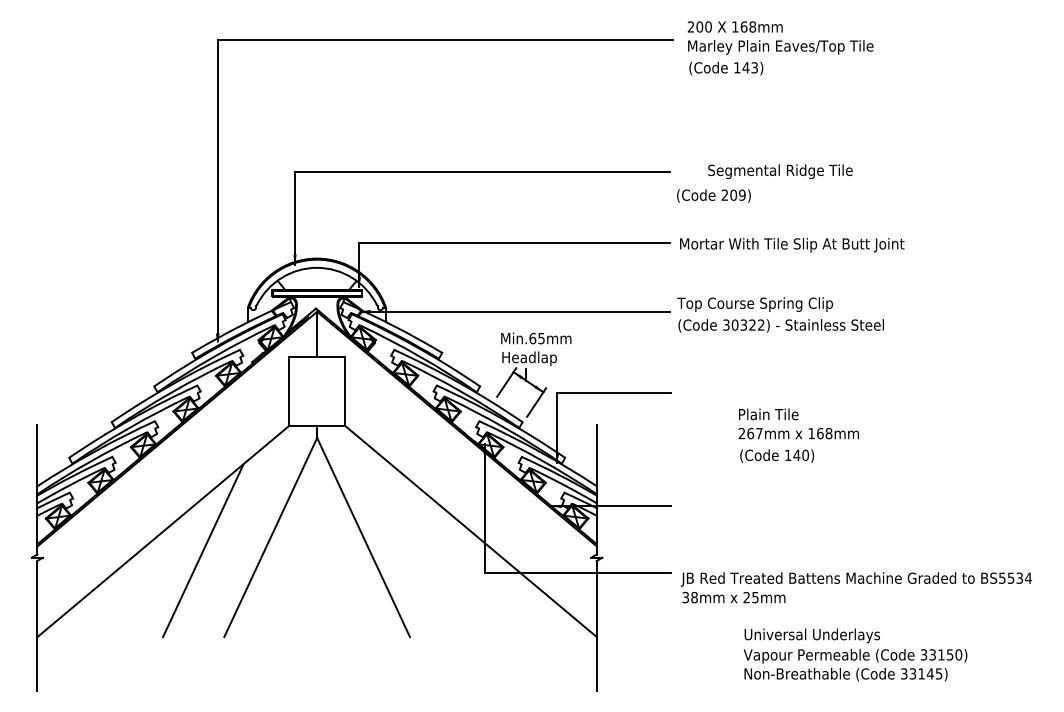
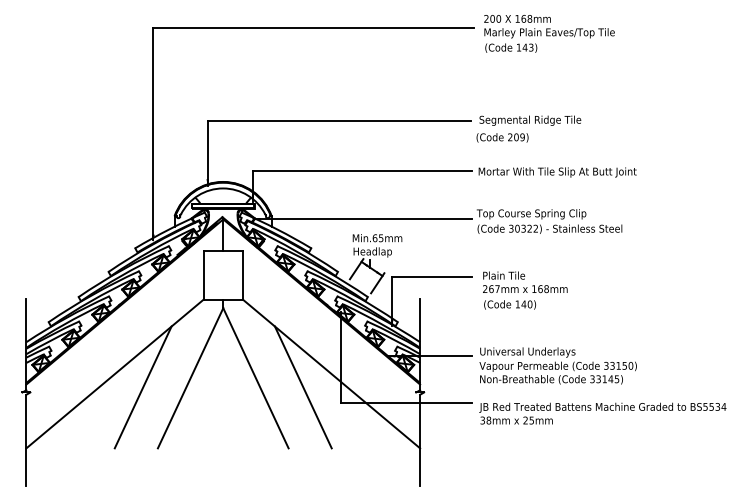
text: (780, 171) -> (530, 120), moved
text: (799, 435) -> (525, 290), moved
line: (429, 550) -> (302, 387), added
text: (854, 654) -> (557, 365), moved

